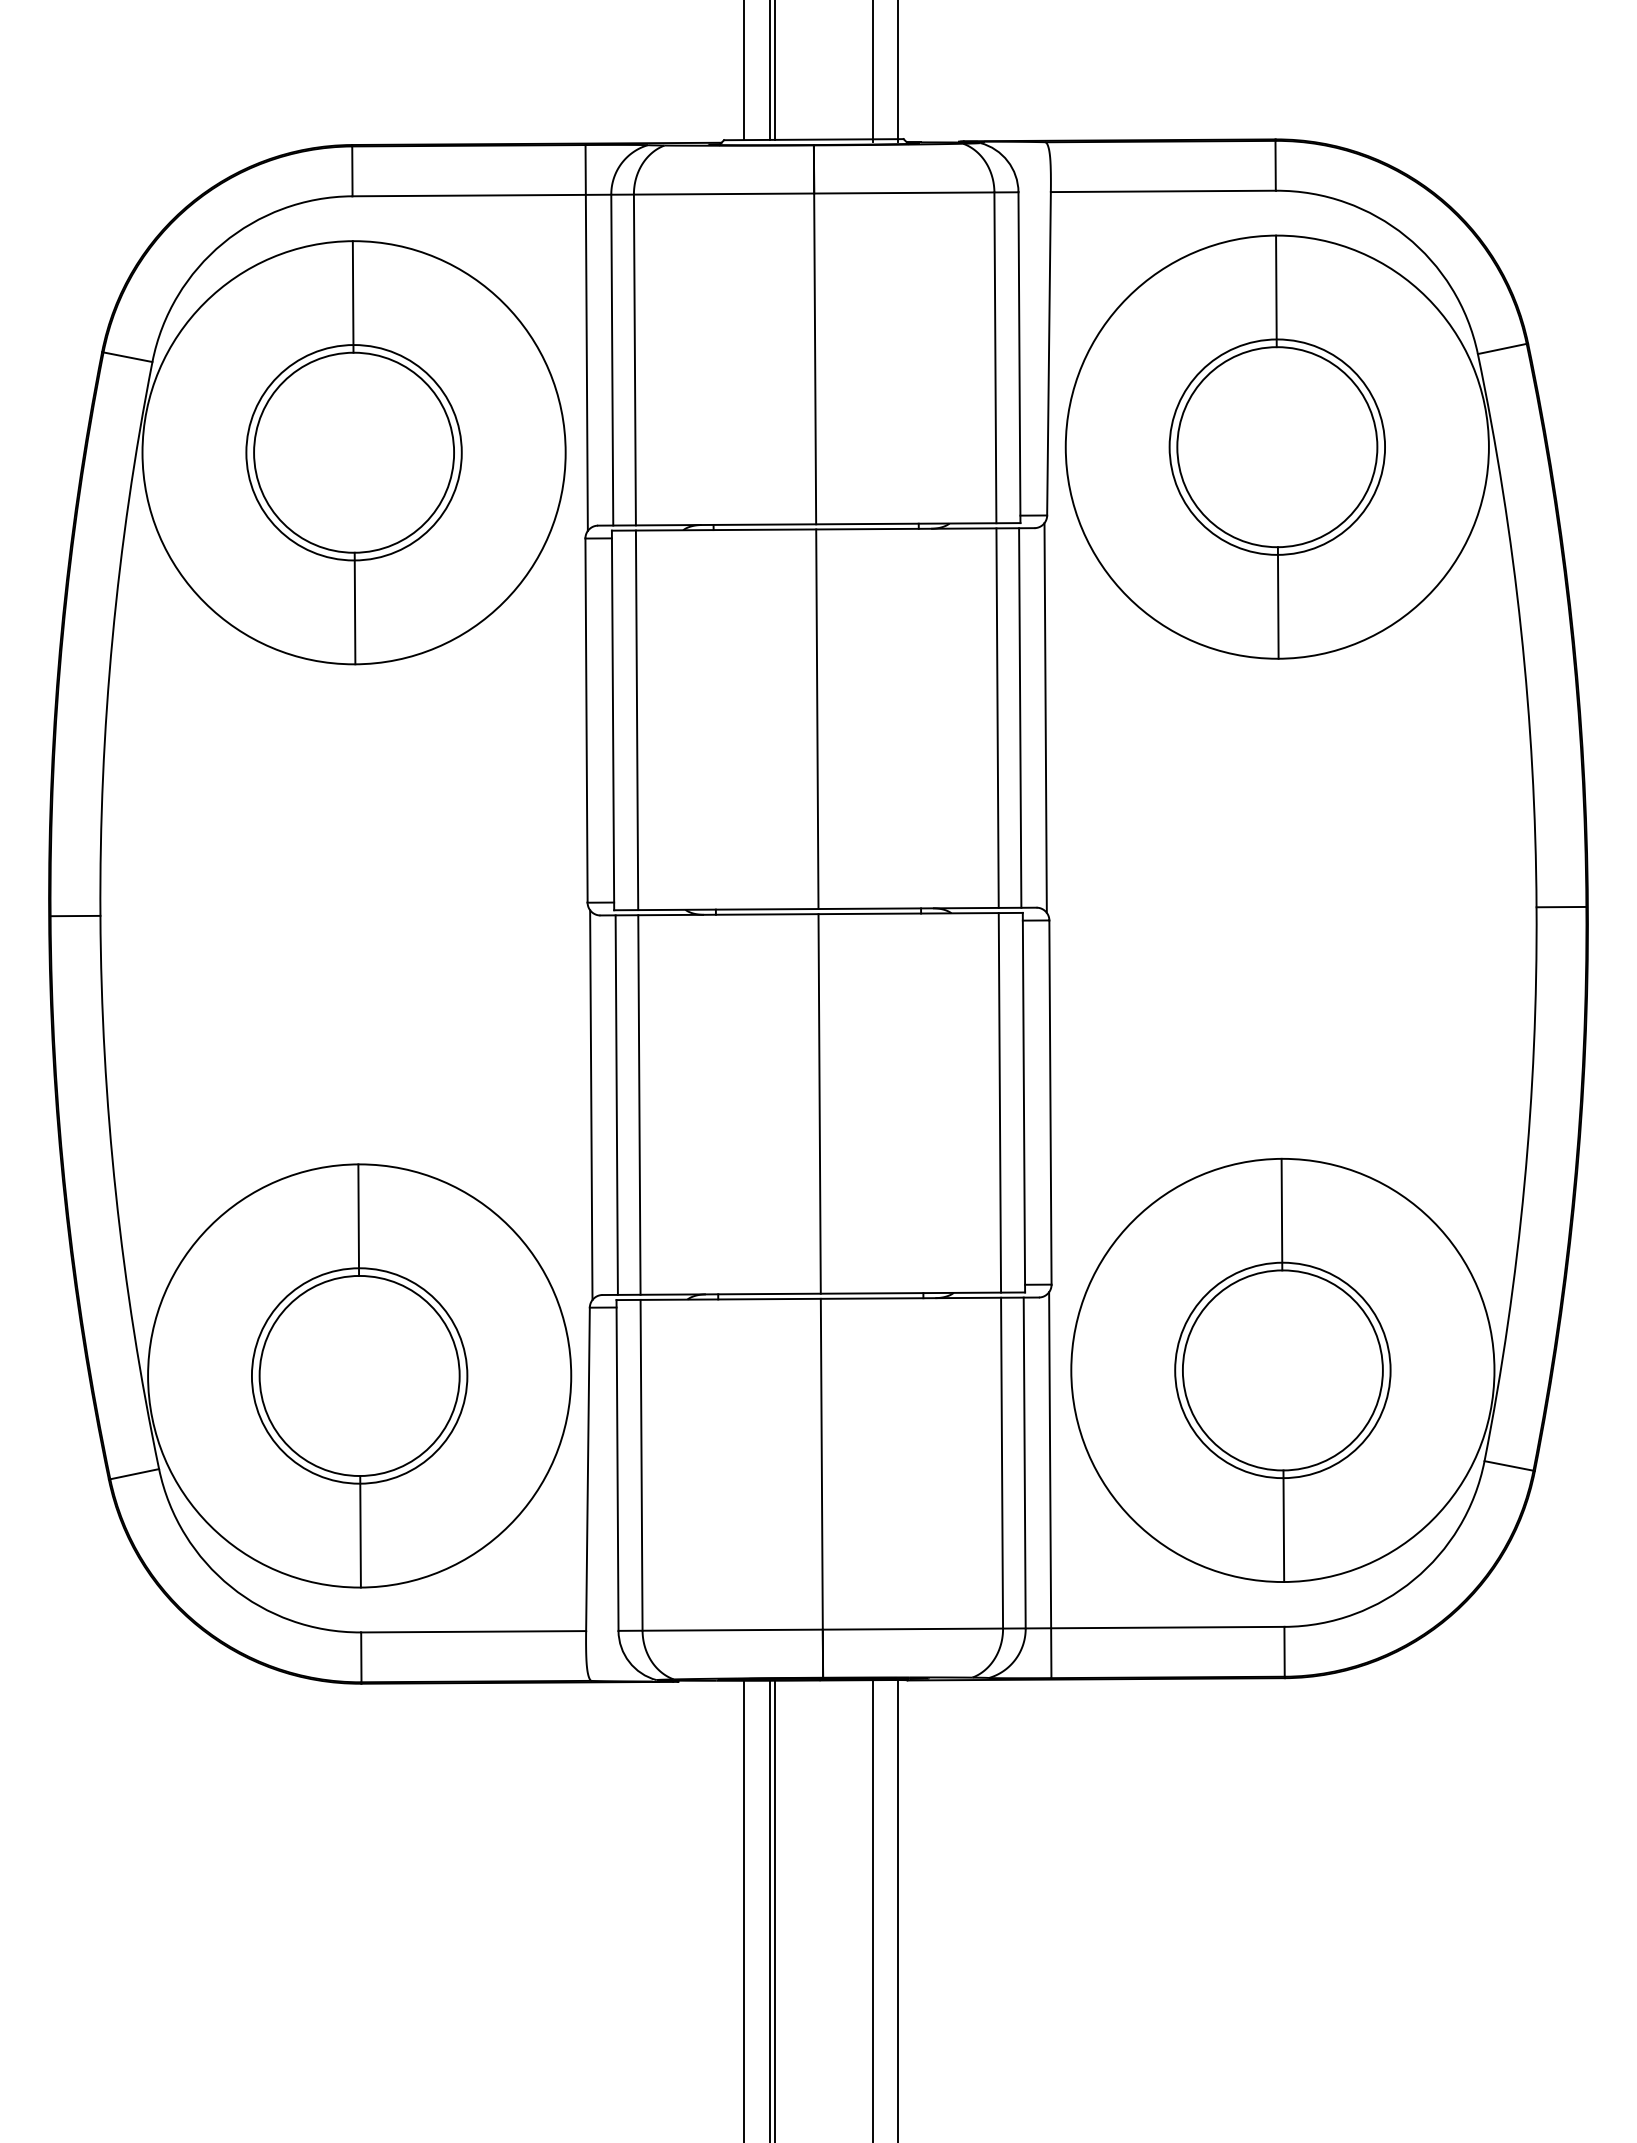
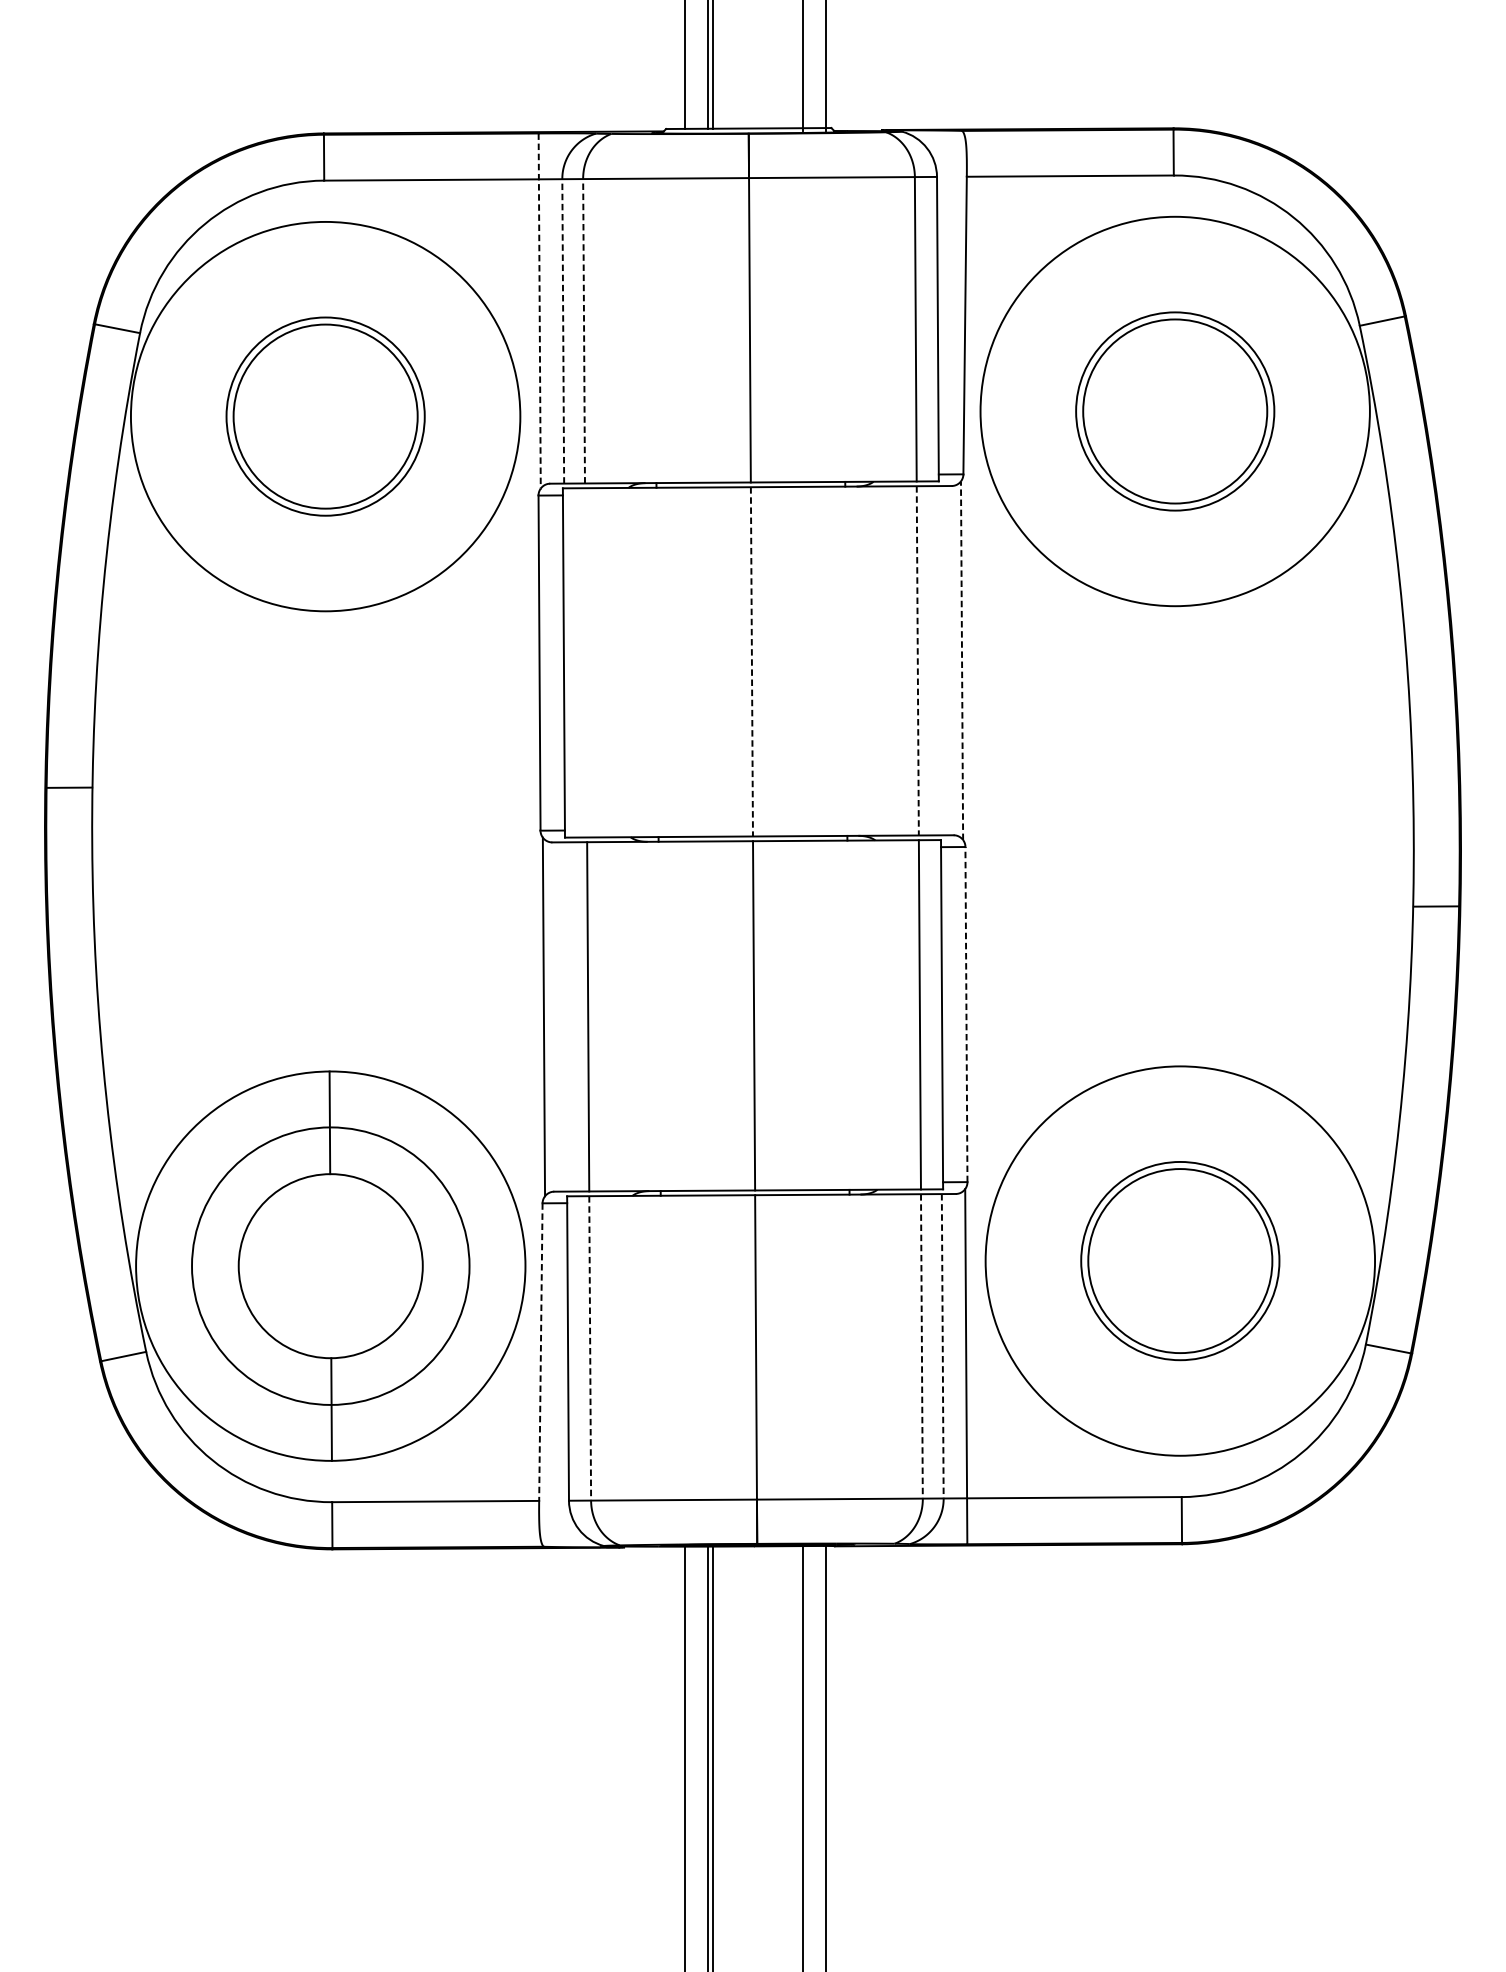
line: (1276, 291) -> (1174, 268), removed
line: (352, 296) -> (324, 272), removed
line: (586, 338) -> (539, 311), solid -> dashed
line: (612, 359) -> (563, 330), solid -> dashed
line: (634, 359) -> (583, 330), solid -> dashed
line: (1277, 602) -> (1175, 554), removed
line: (354, 608) -> (326, 559), removed
line: (1020, 717) -> (938, 660), removed
line: (997, 718) -> (917, 661), solid -> dashed
line: (1045, 718) -> (961, 661), solid -> dashed
line: (817, 719) -> (752, 662), solid -> dashed
line: (636, 720) -> (585, 663), removed
line: (1561, 906) -> (1436, 905), moved
line: (75, 915) -> (69, 787), moved
line: (1050, 1102) -> (966, 1014), solid -> dashed
line: (616, 1104) -> (567, 1016), removed
line: (1281, 1214) -> (1179, 1117), removed
circle: (359, 1375) -> (330, 1265), size x1.4
line: (1002, 1463) -> (922, 1346), solid -> dashed
line: (1024, 1463) -> (942, 1346), solid -> dashed
line: (641, 1465) -> (590, 1348), solid -> dashed
line: (587, 1469) -> (540, 1352), solid -> dashed
line: (1283, 1525) -> (1180, 1403), removed

